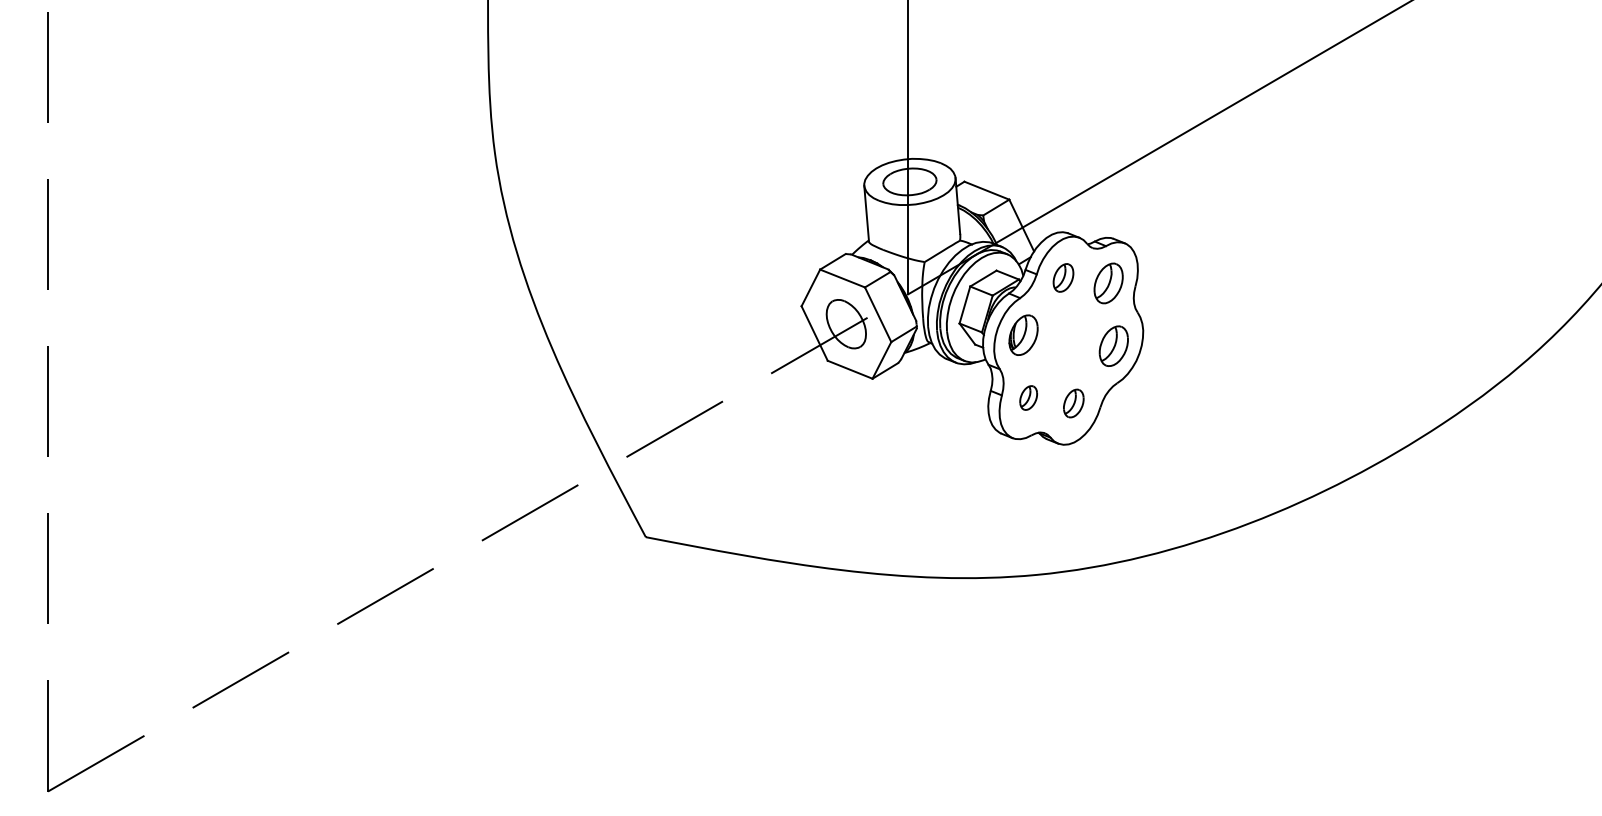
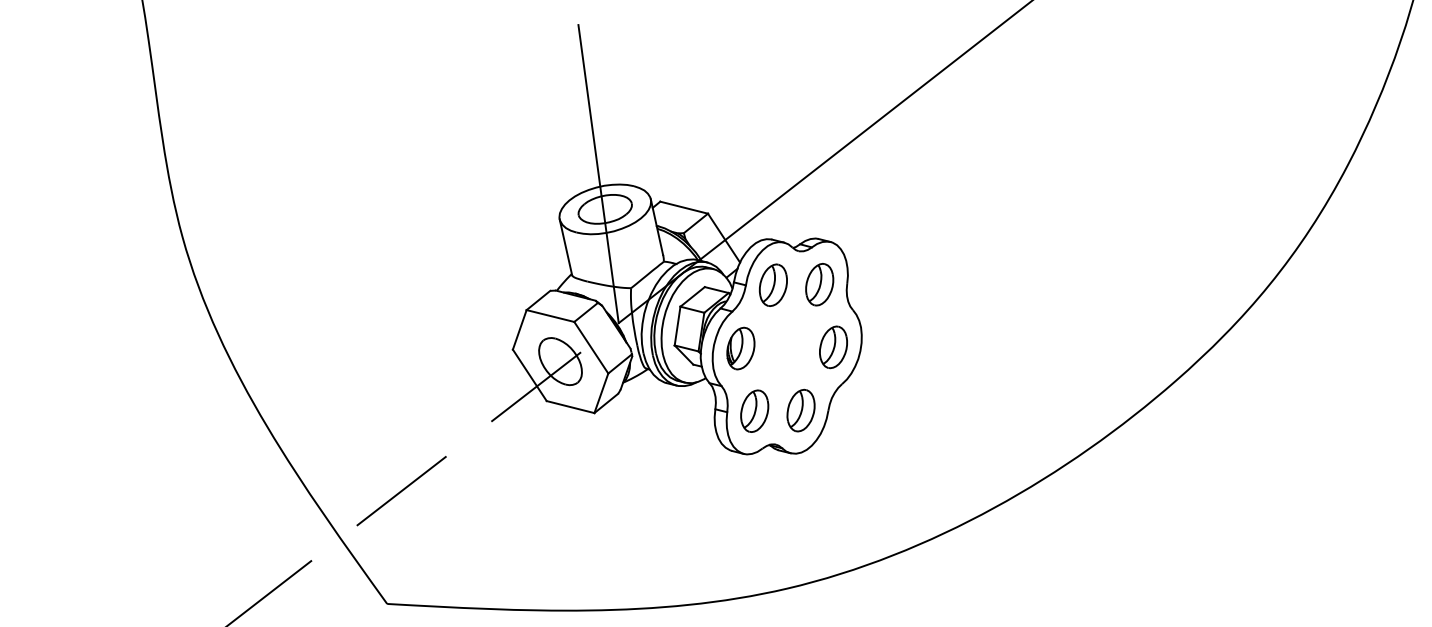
part: (1063, 277) -> (773, 284), size x1.43
part: (1028, 397) -> (754, 410), size x1.67
part: (1073, 403) -> (800, 410), size x1.43

